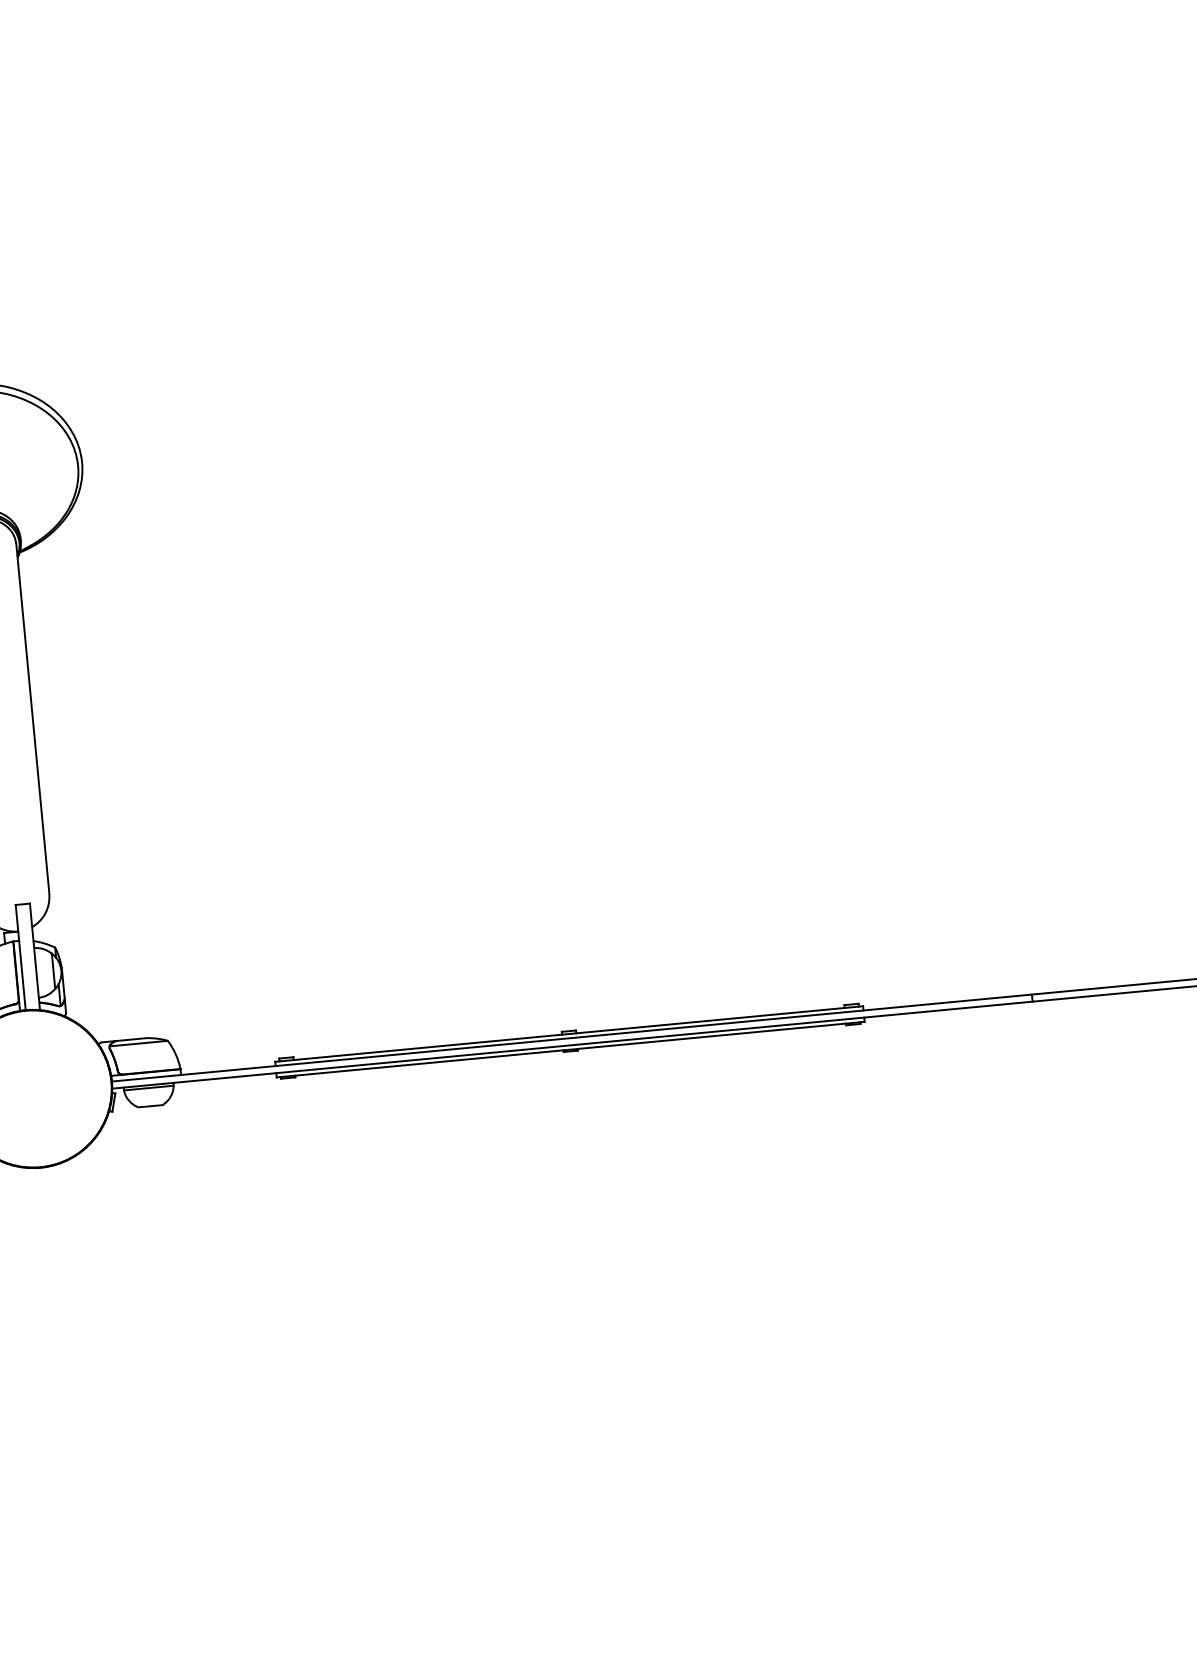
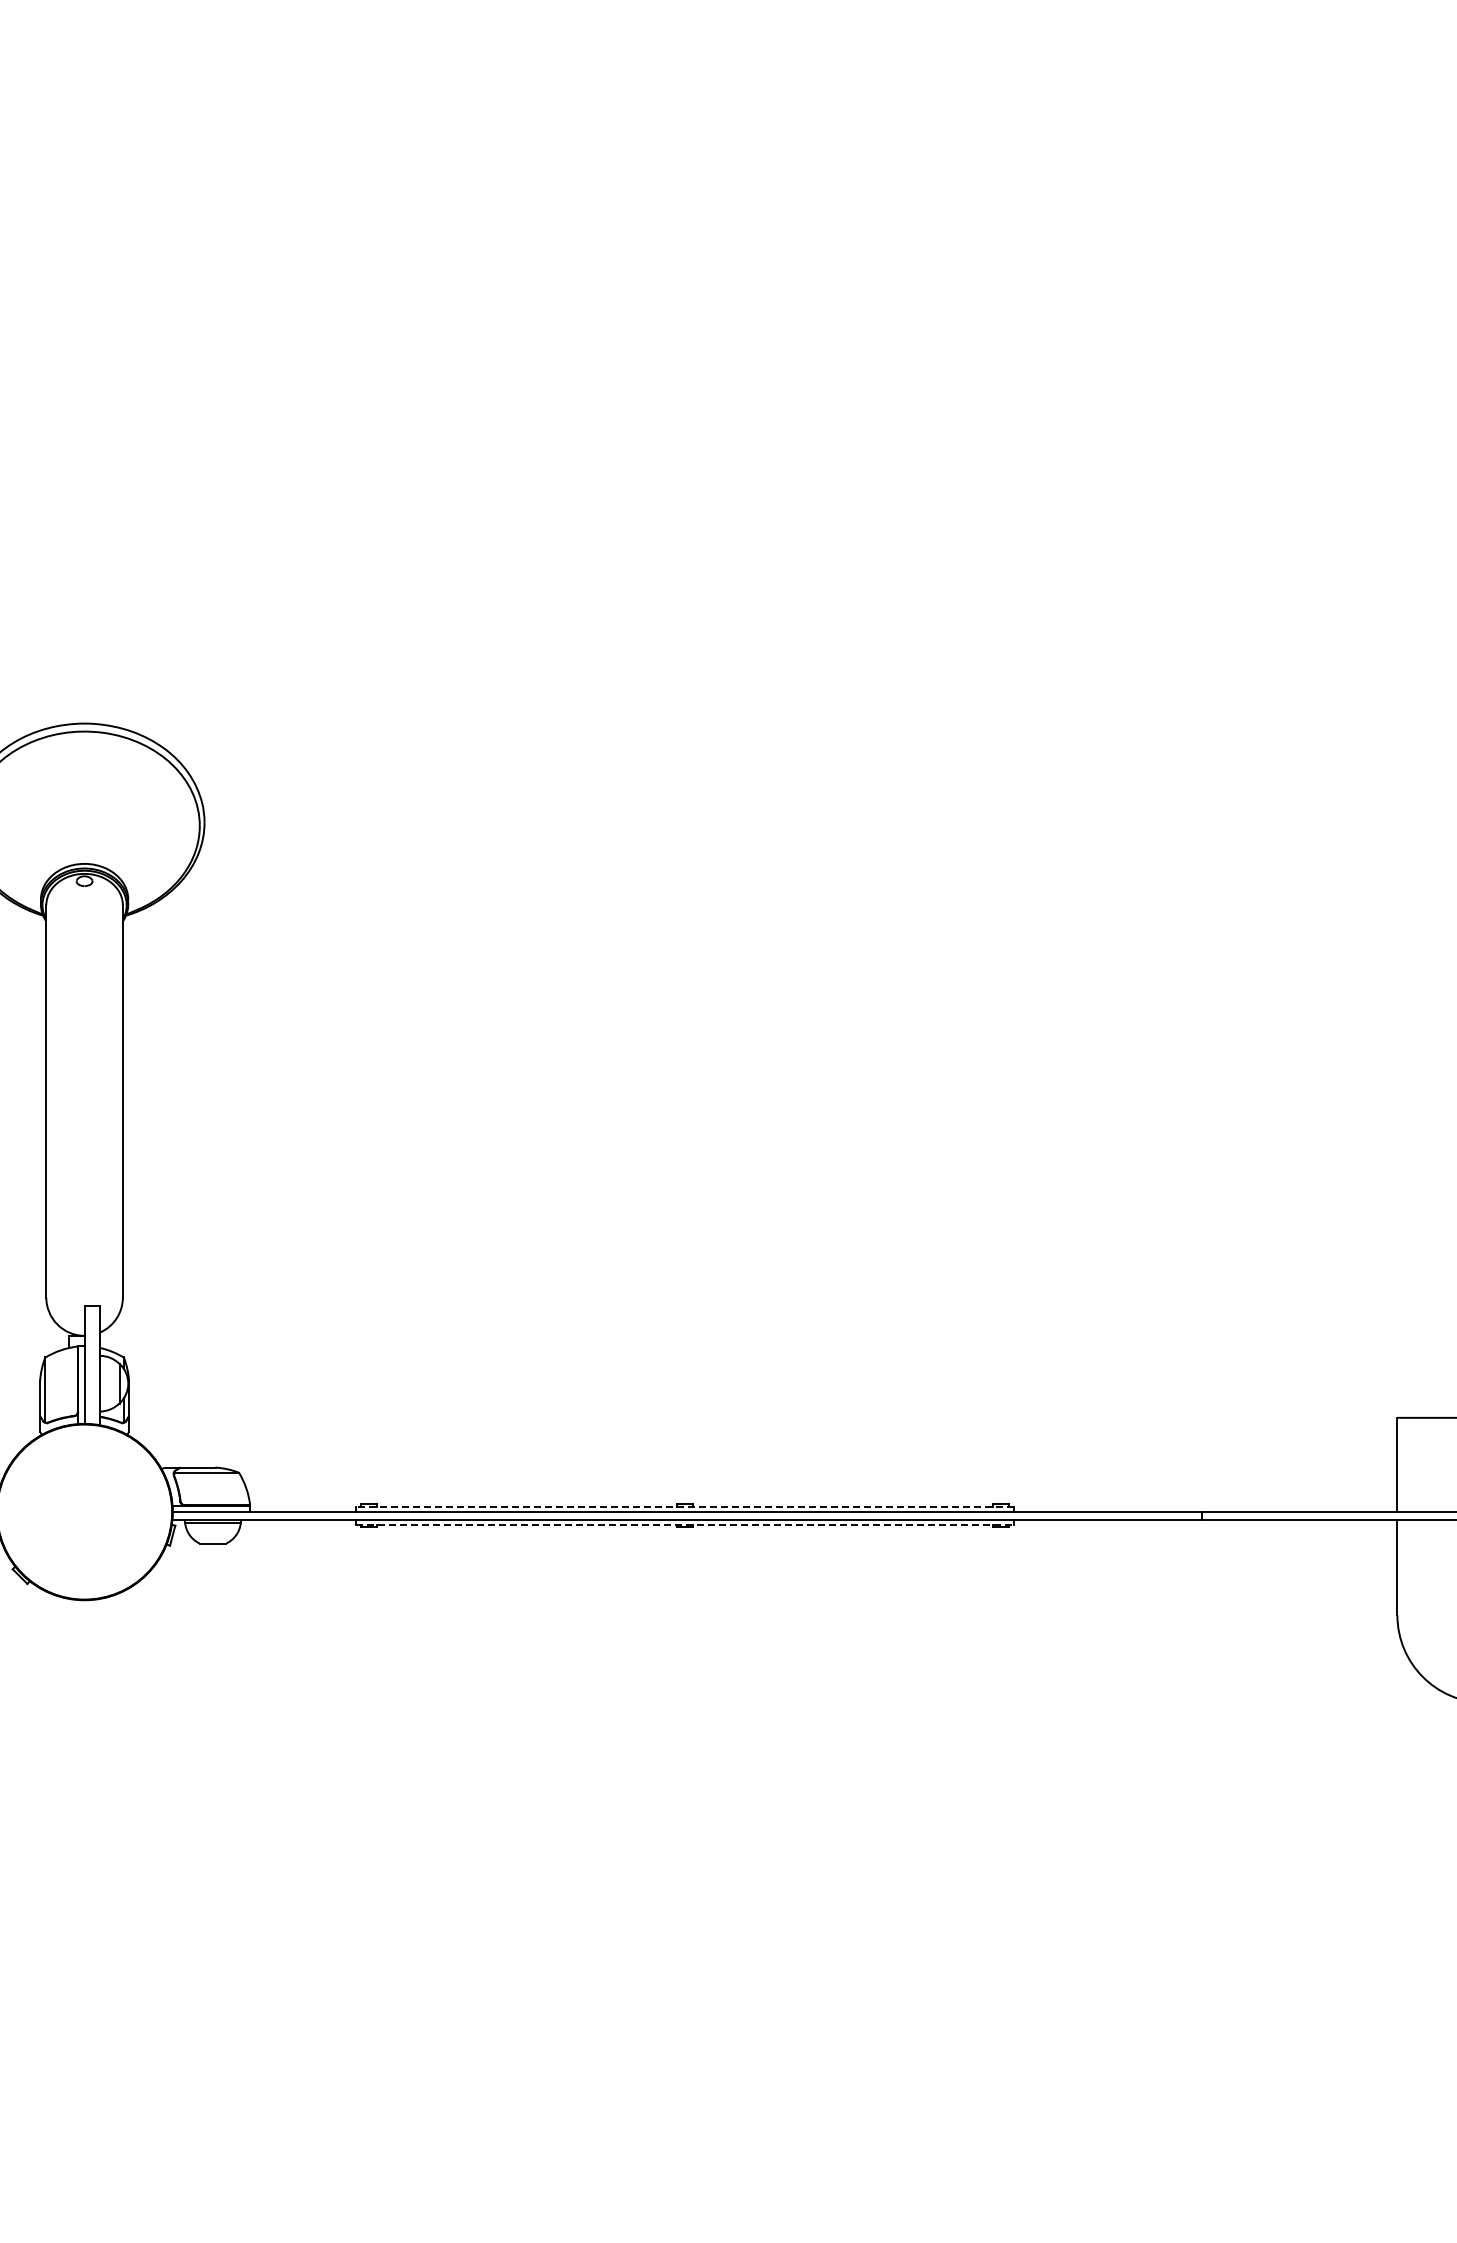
line: (568, 1034) -> (684, 1507), solid -> dashed
line: (570, 1049) -> (684, 1524), solid -> dashed

